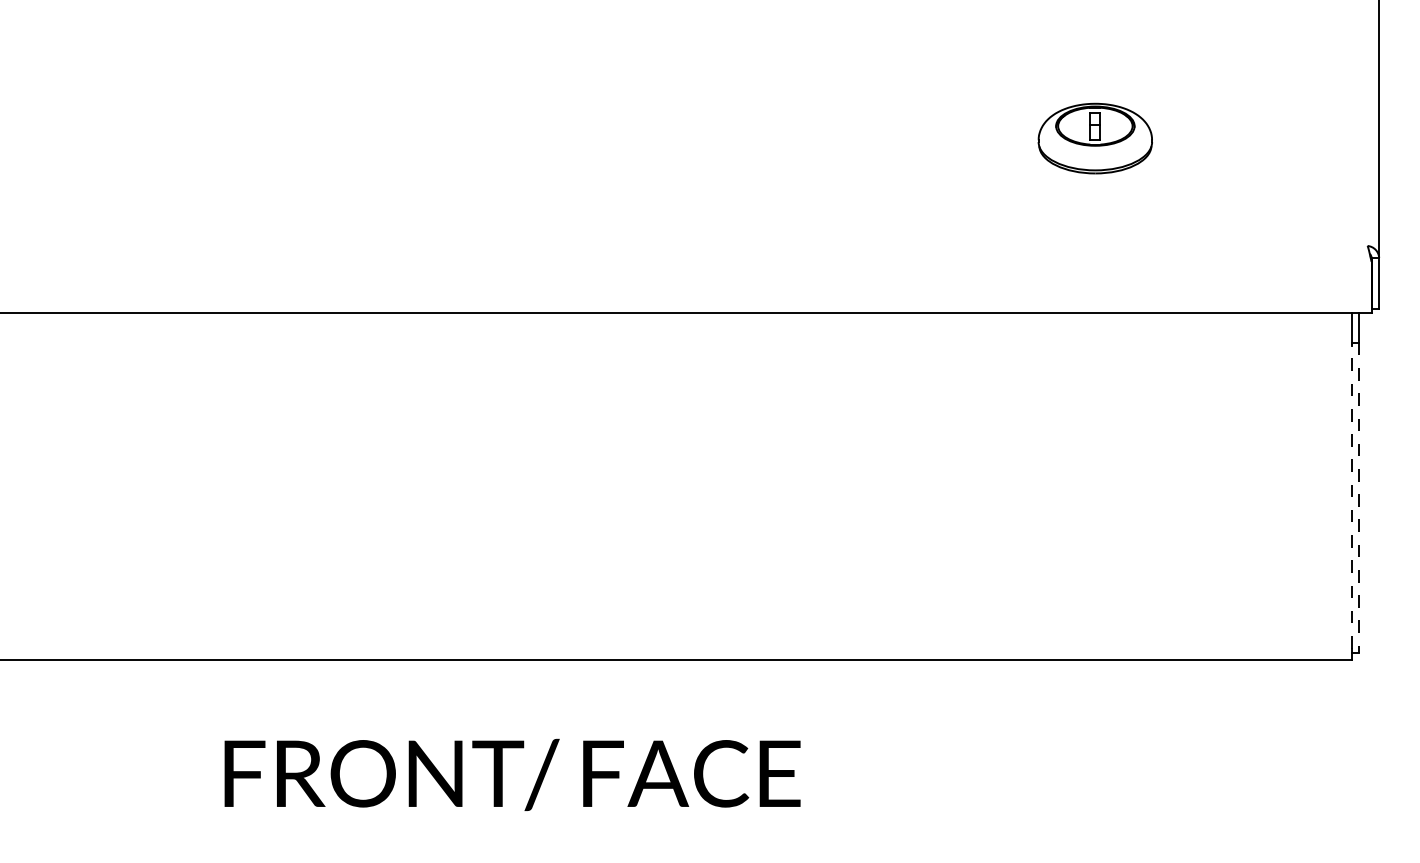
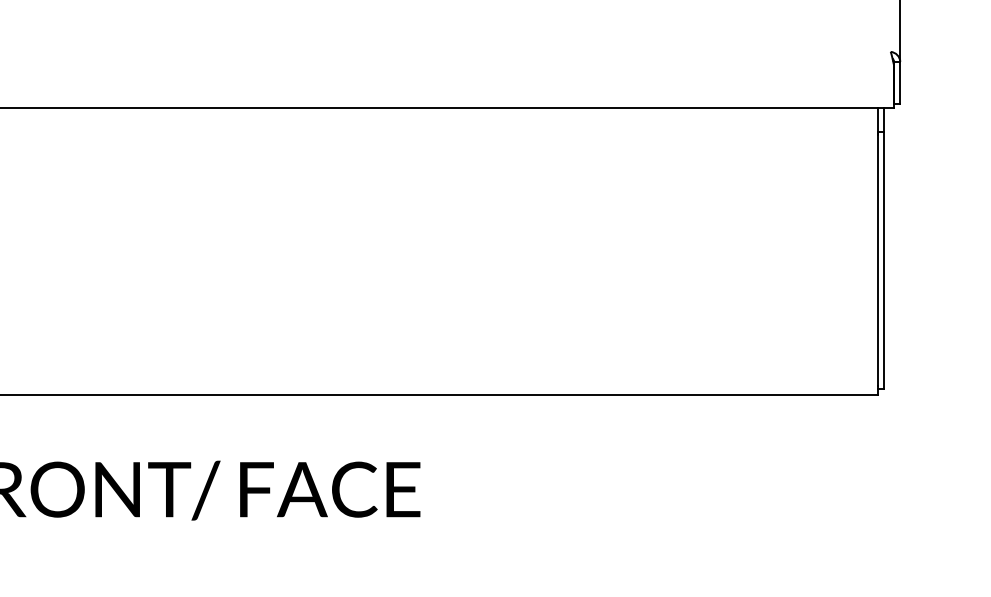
line: (1351, 496) -> (877, 259), dashed -> solid
line: (1359, 497) -> (883, 260), dashed -> solid

